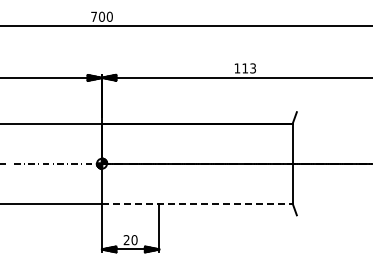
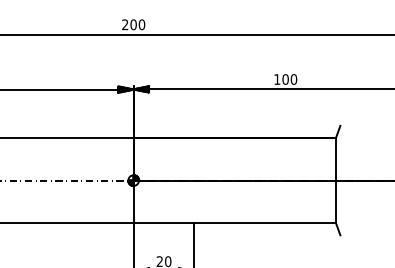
text: (93, 16) -> (124, 24), 700 -> 200
text: (249, 68) -> (290, 79), 113 -> 100
line: (197, 203) -> (234, 222), dashed -> solid

